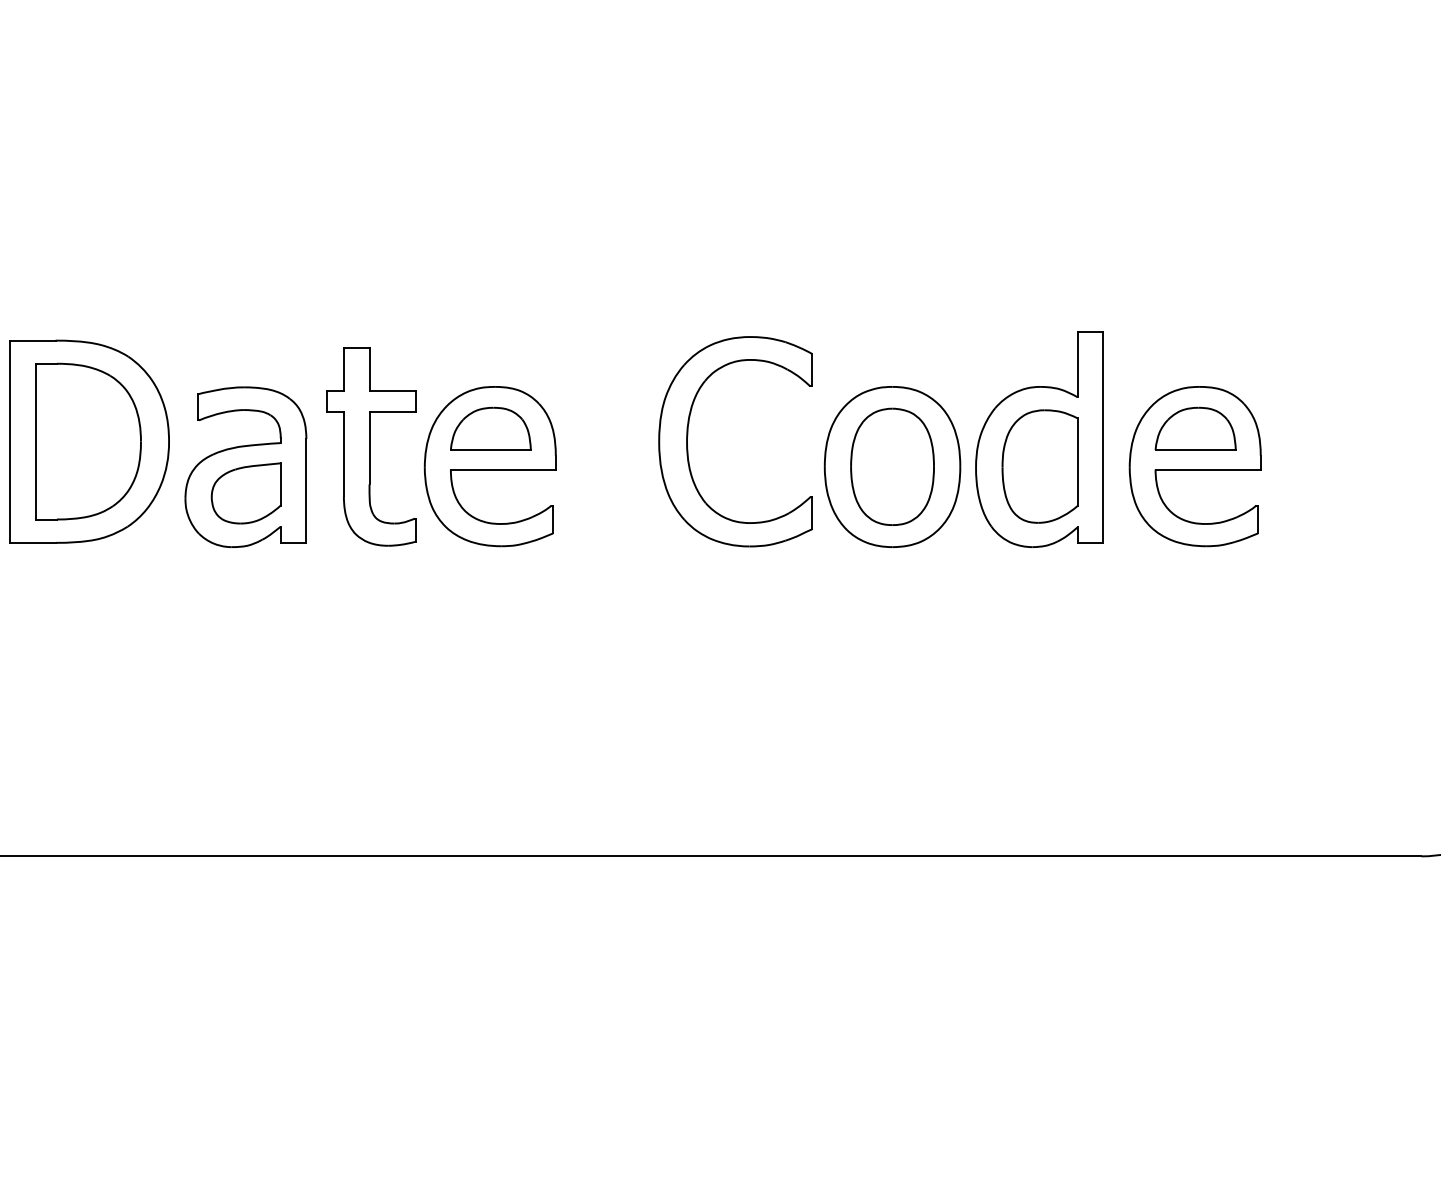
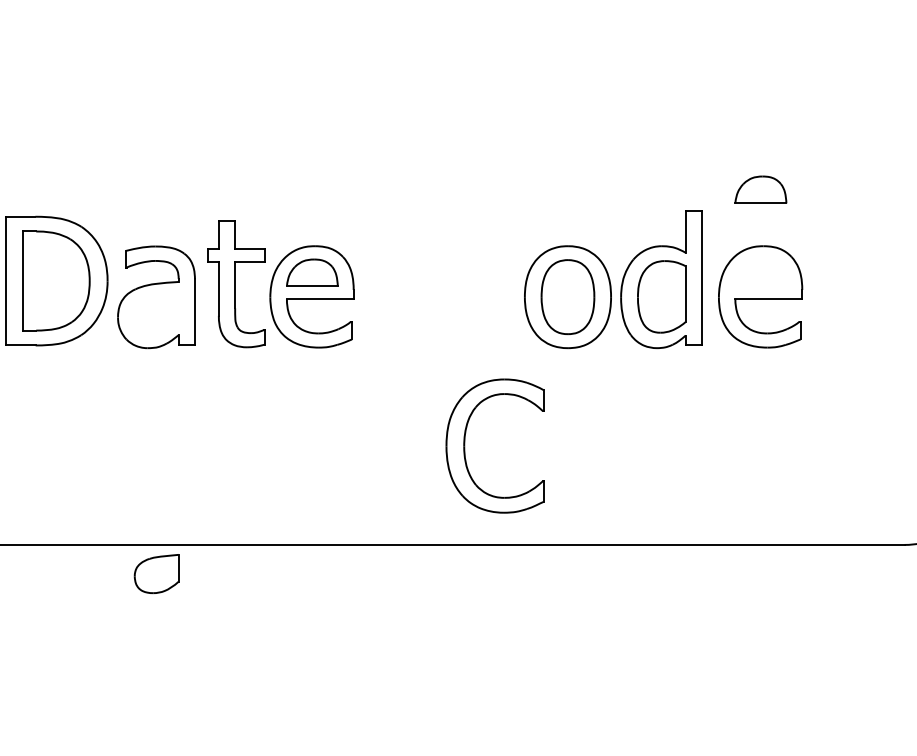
part: (1195, 428) -> (760, 189), moved
part: (689, 440) -> (465, 445), moved
part: (245, 492) -> (156, 573), moved

